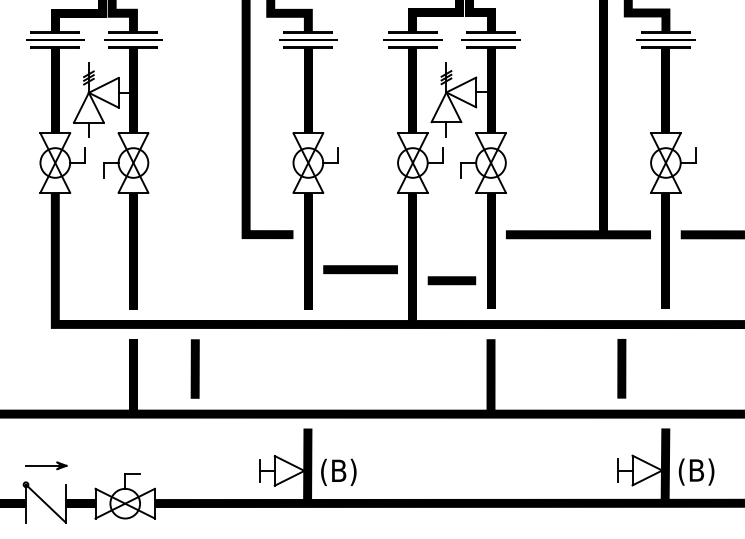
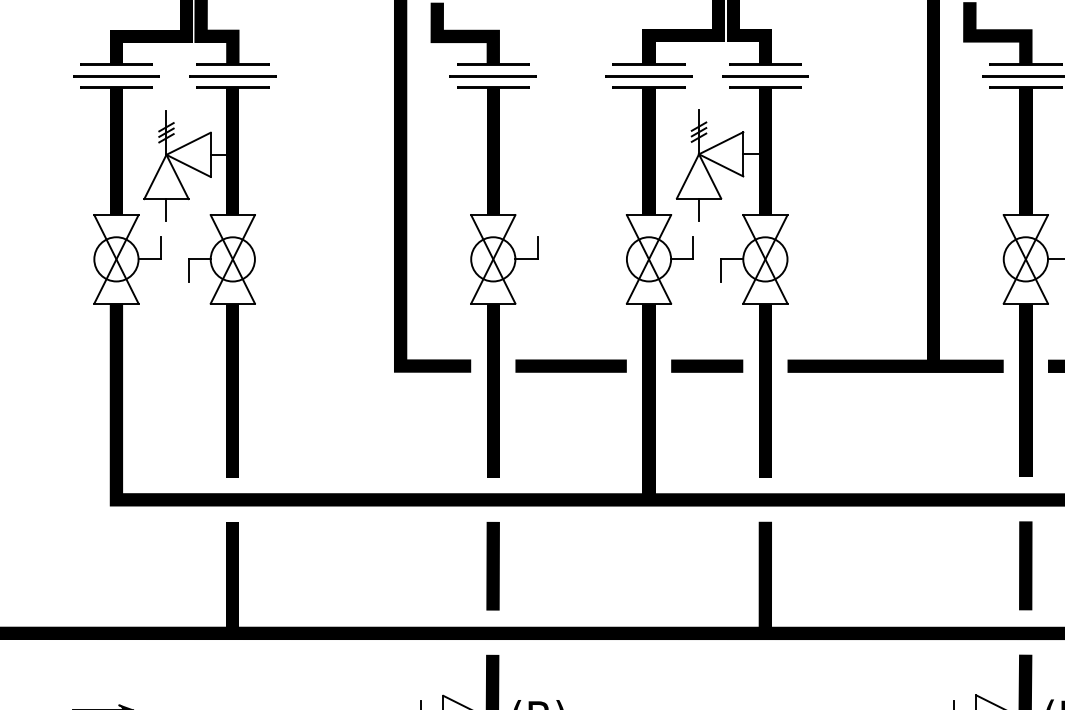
line: (360, 269) -> (570, 365), moved
line: (451, 280) -> (706, 365), moved
line: (194, 368) -> (492, 565), moved
line: (621, 368) -> (1025, 565), moved

